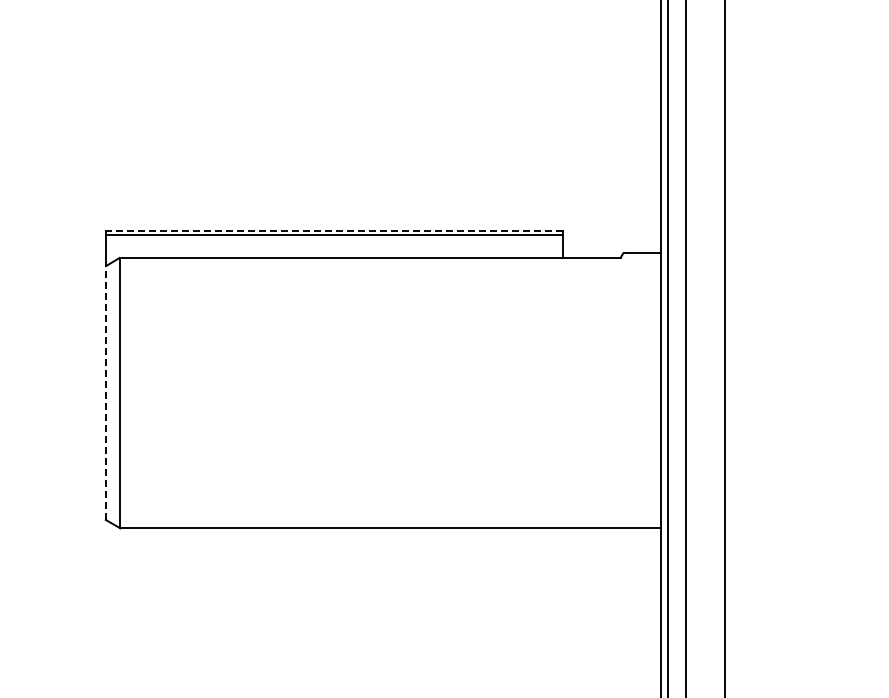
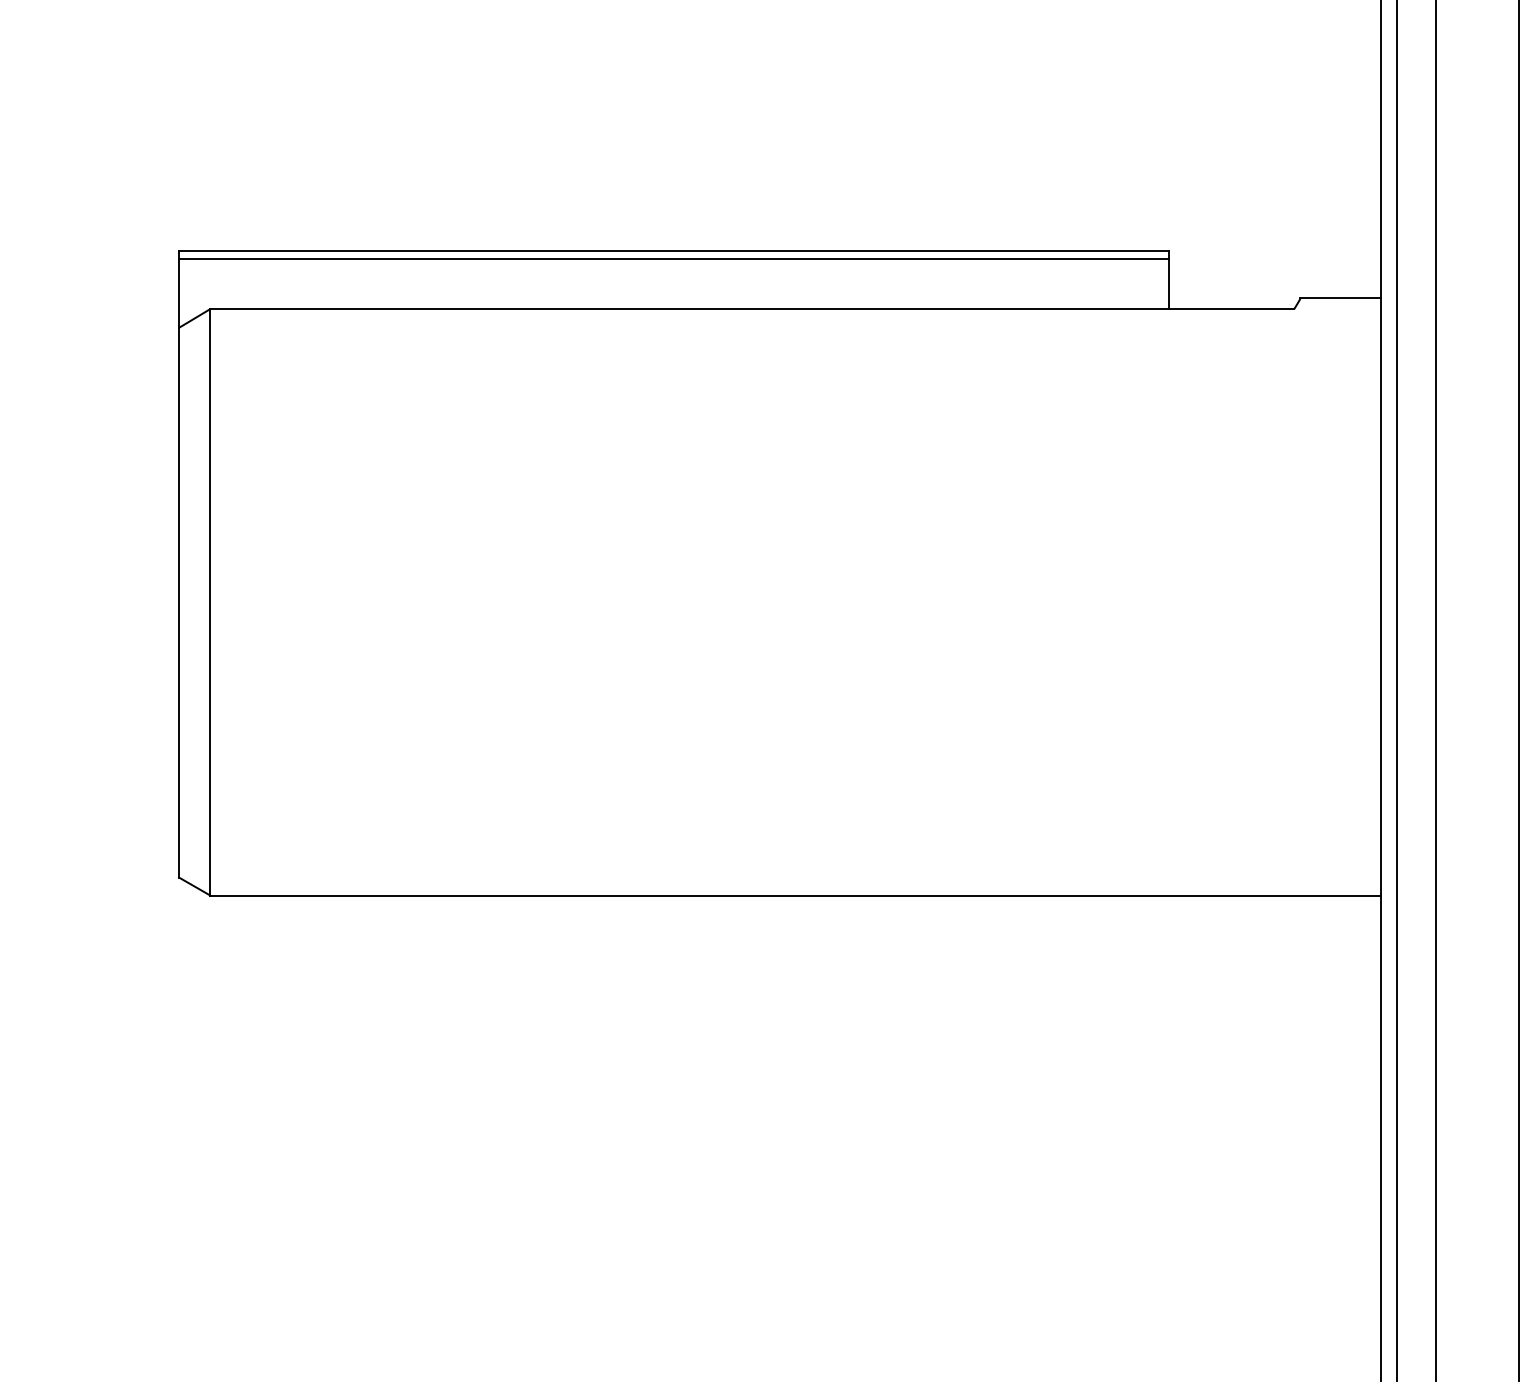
line: (334, 230) -> (674, 250), dashed -> solid
line: (105, 393) -> (178, 603), dashed -> solid

